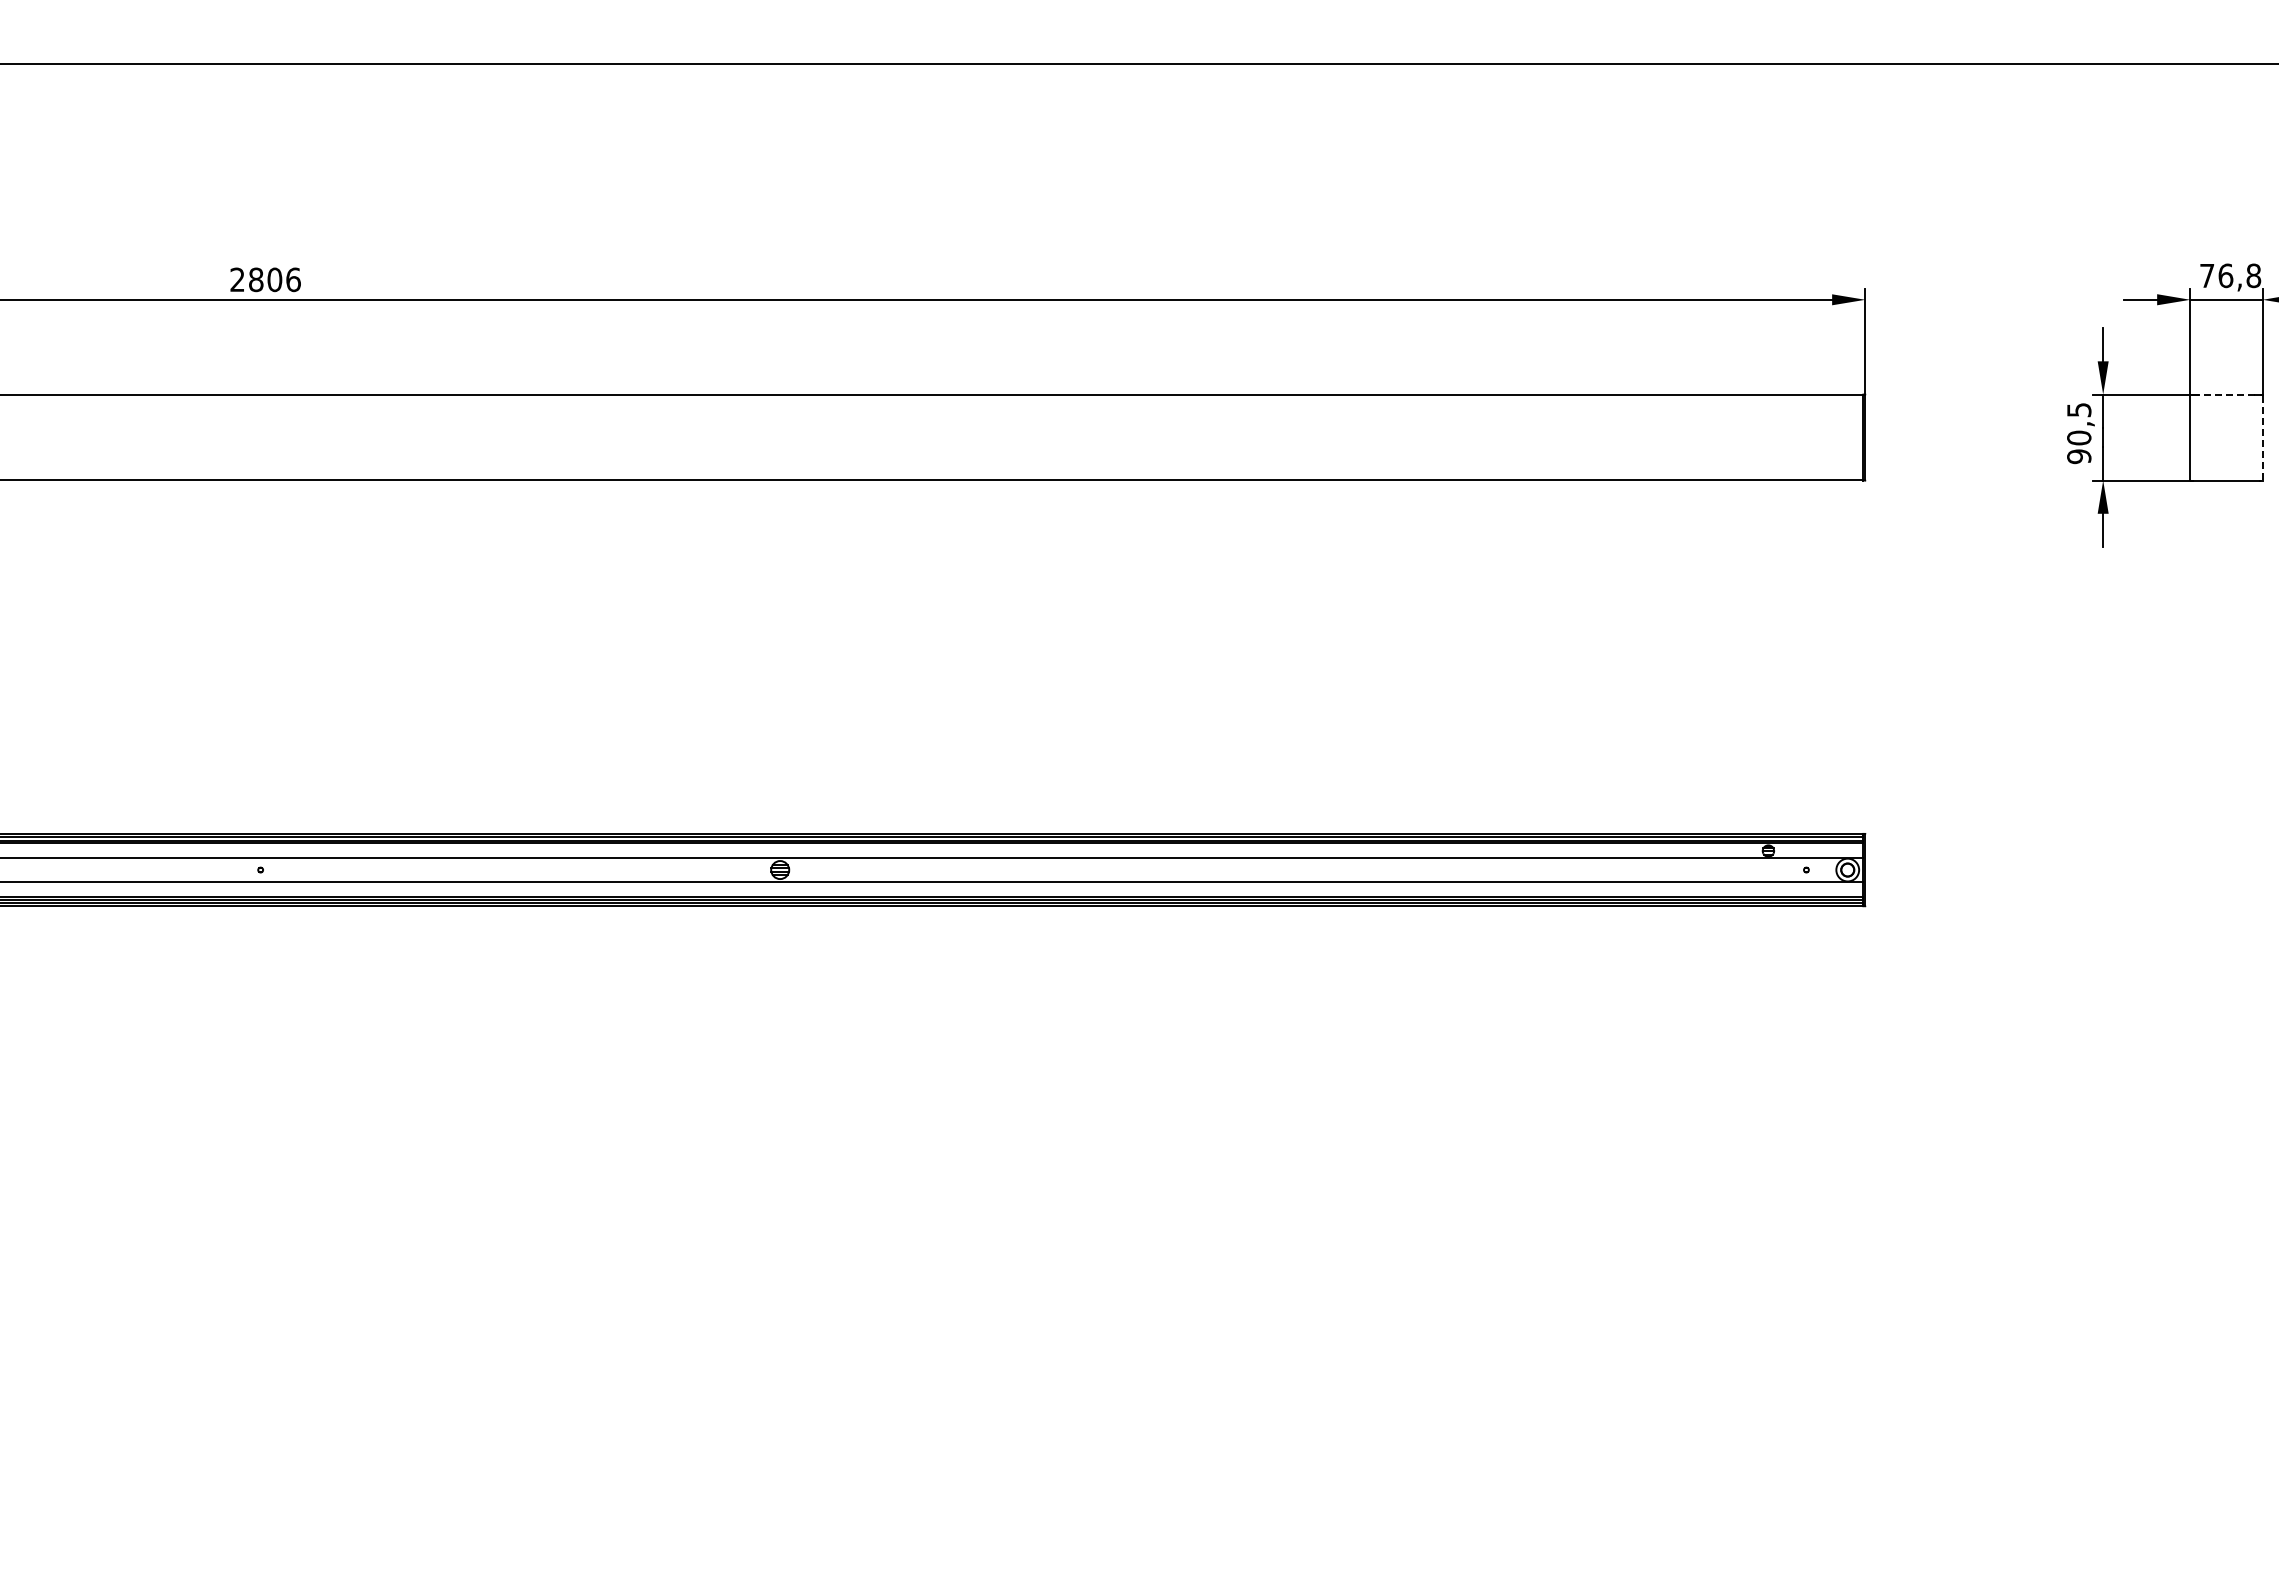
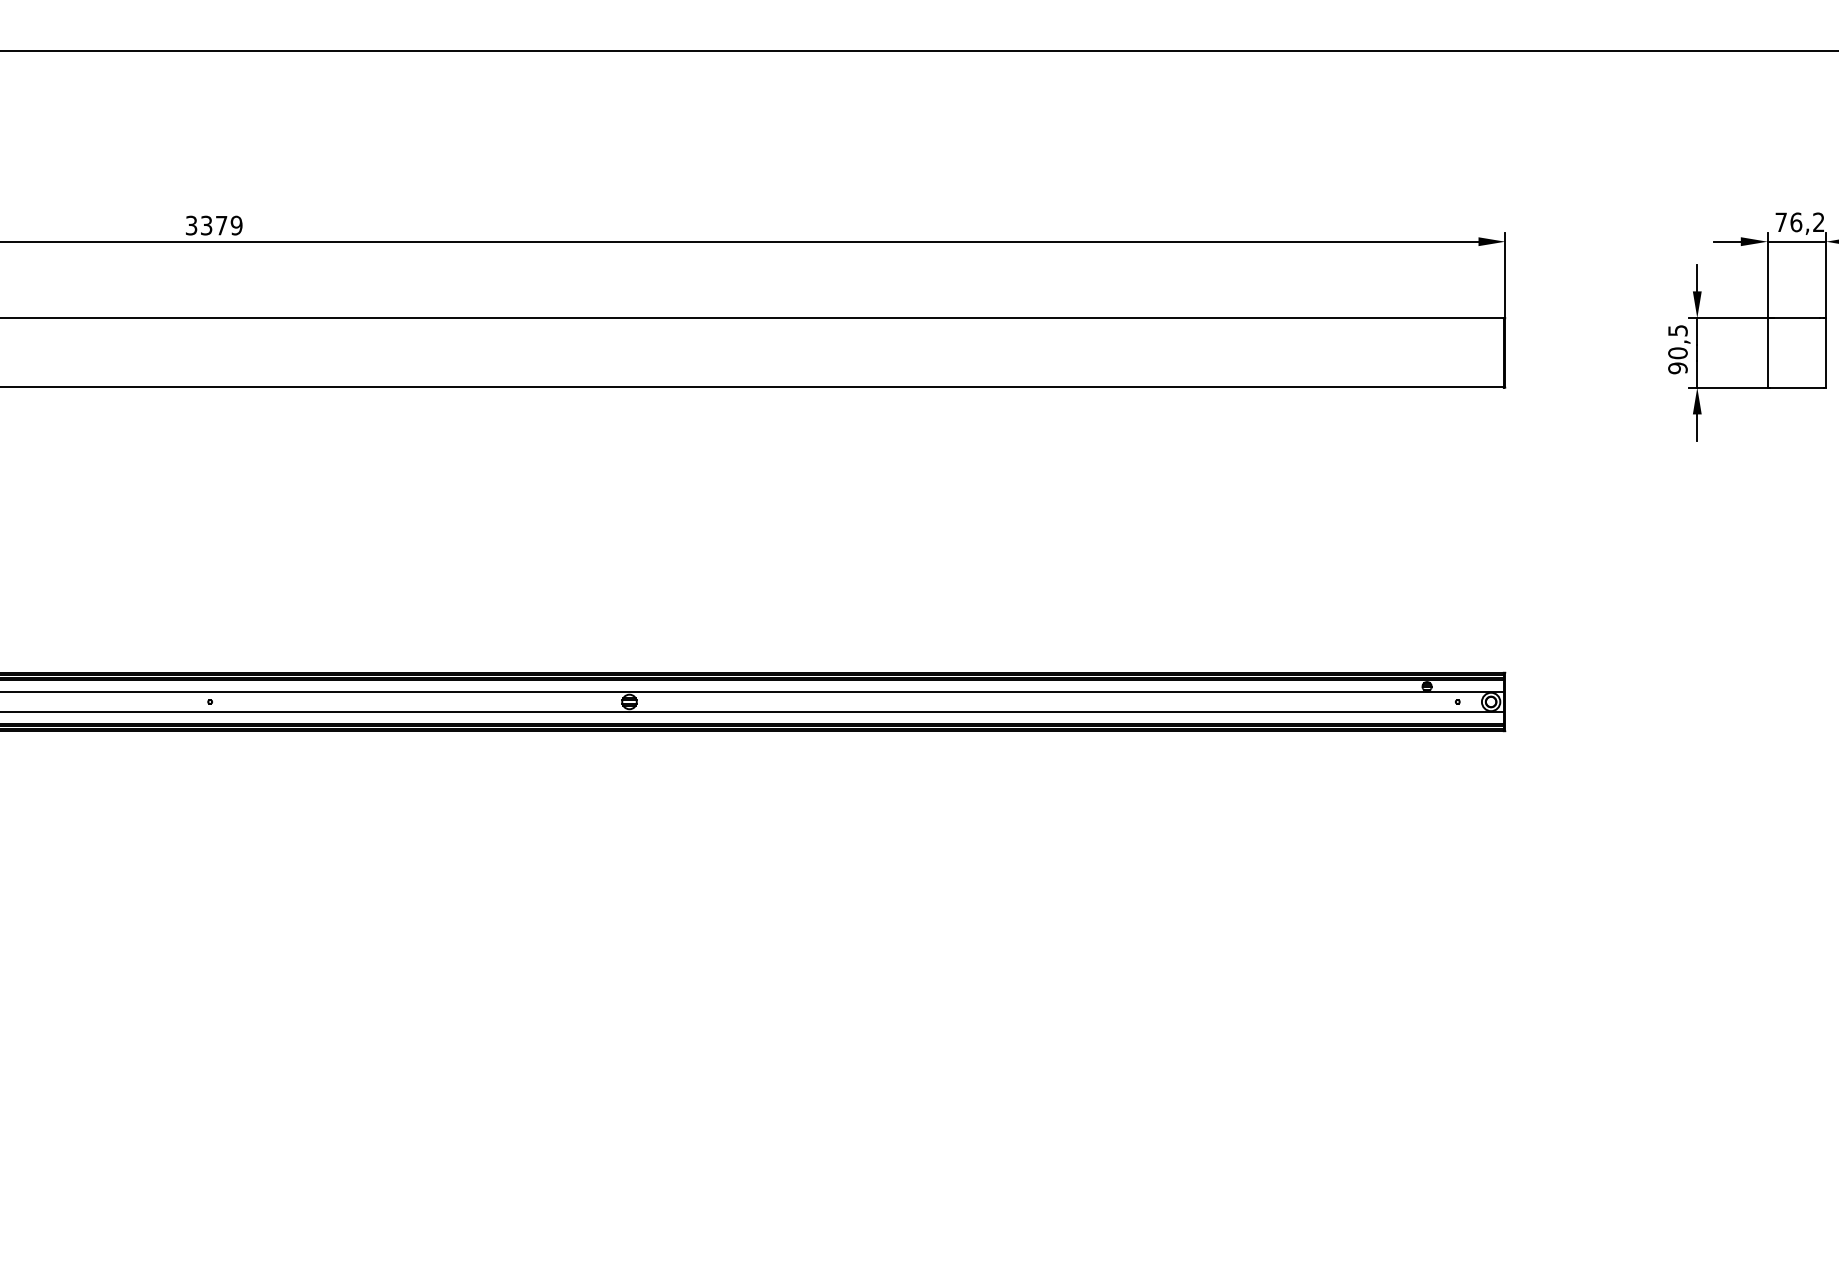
text: (2253, 275) -> (1818, 222), 76,8 -> 76,2
text: (265, 279) -> (214, 225), 2806 -> 3379
line: (2226, 394) -> (1796, 318), dashed -> solid
line: (2262, 437) -> (1825, 352), dashed -> solid

